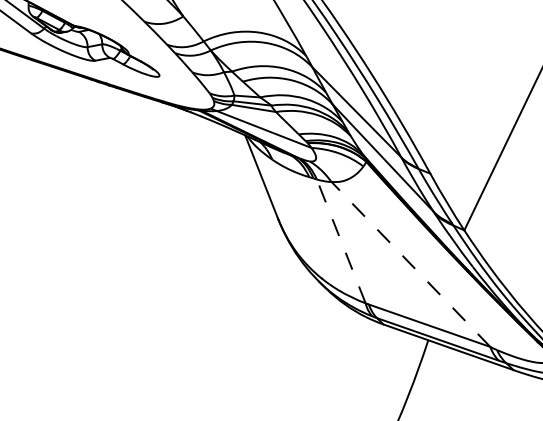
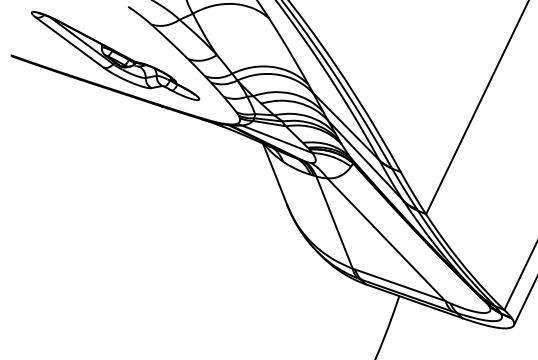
line: (341, 241) -> (334, 222), dashed -> solid
line: (411, 264) -> (386, 239), dashed -> solid

